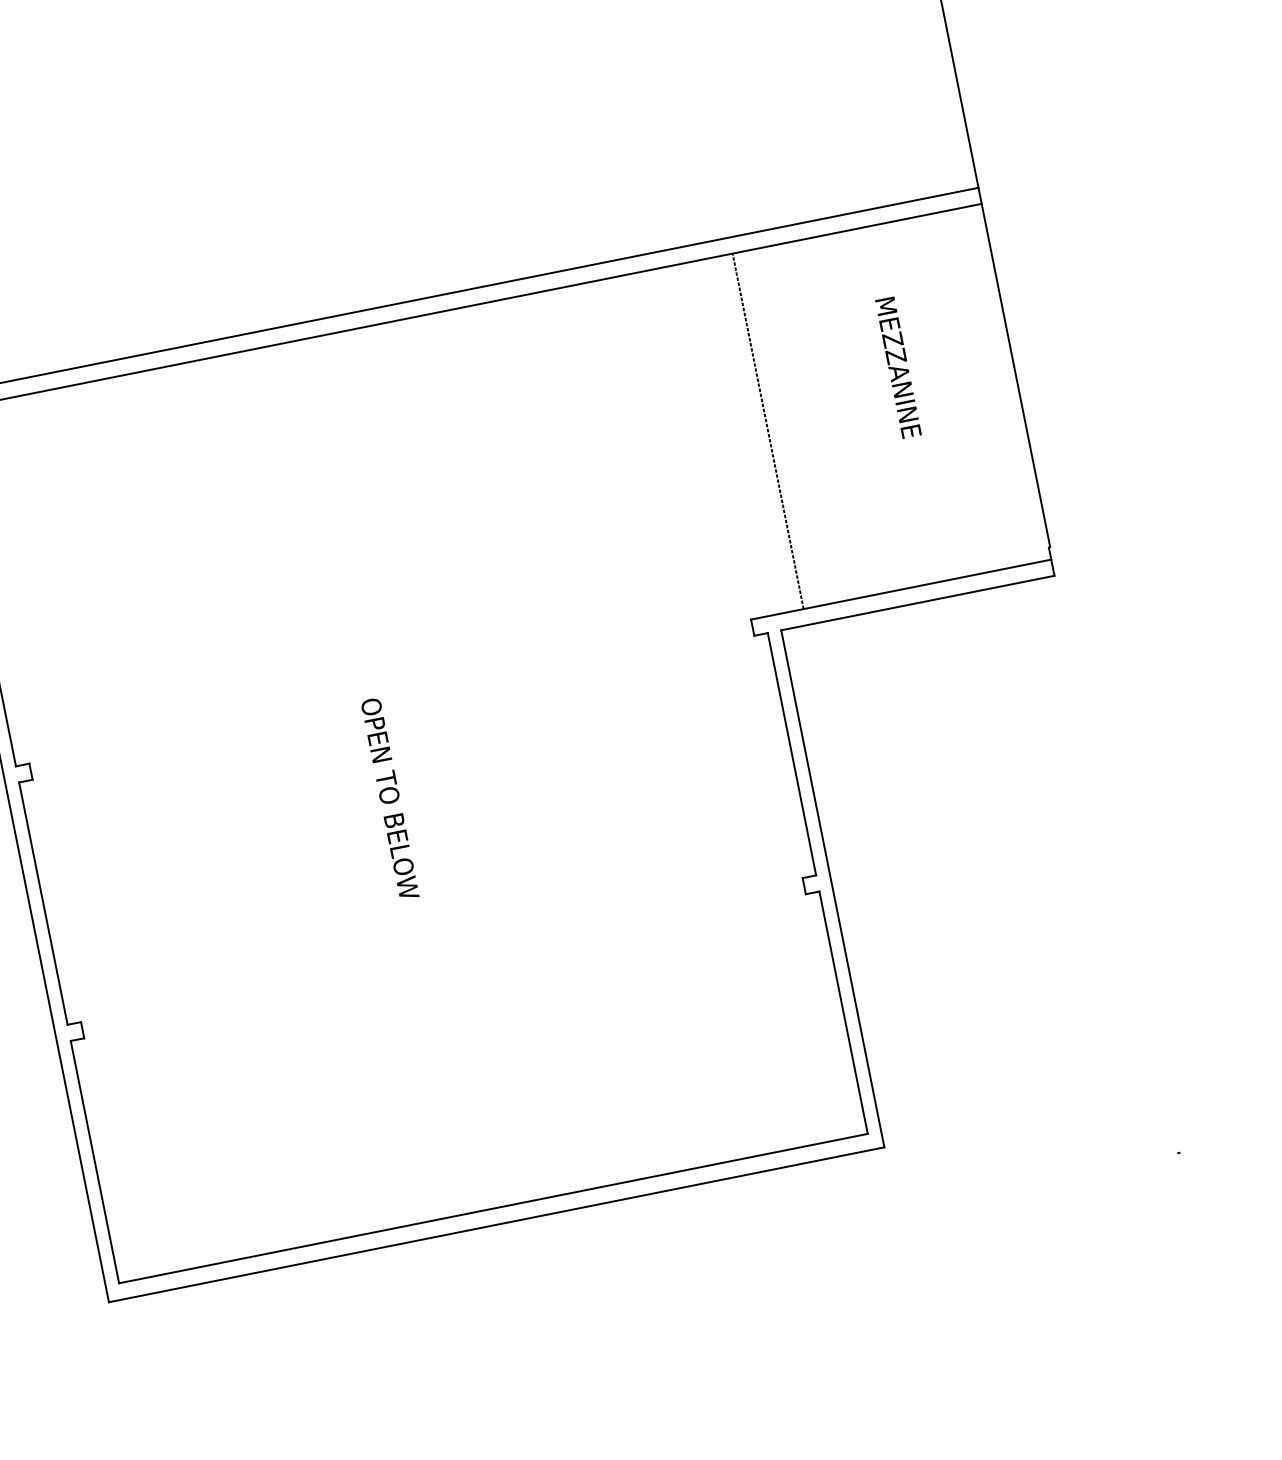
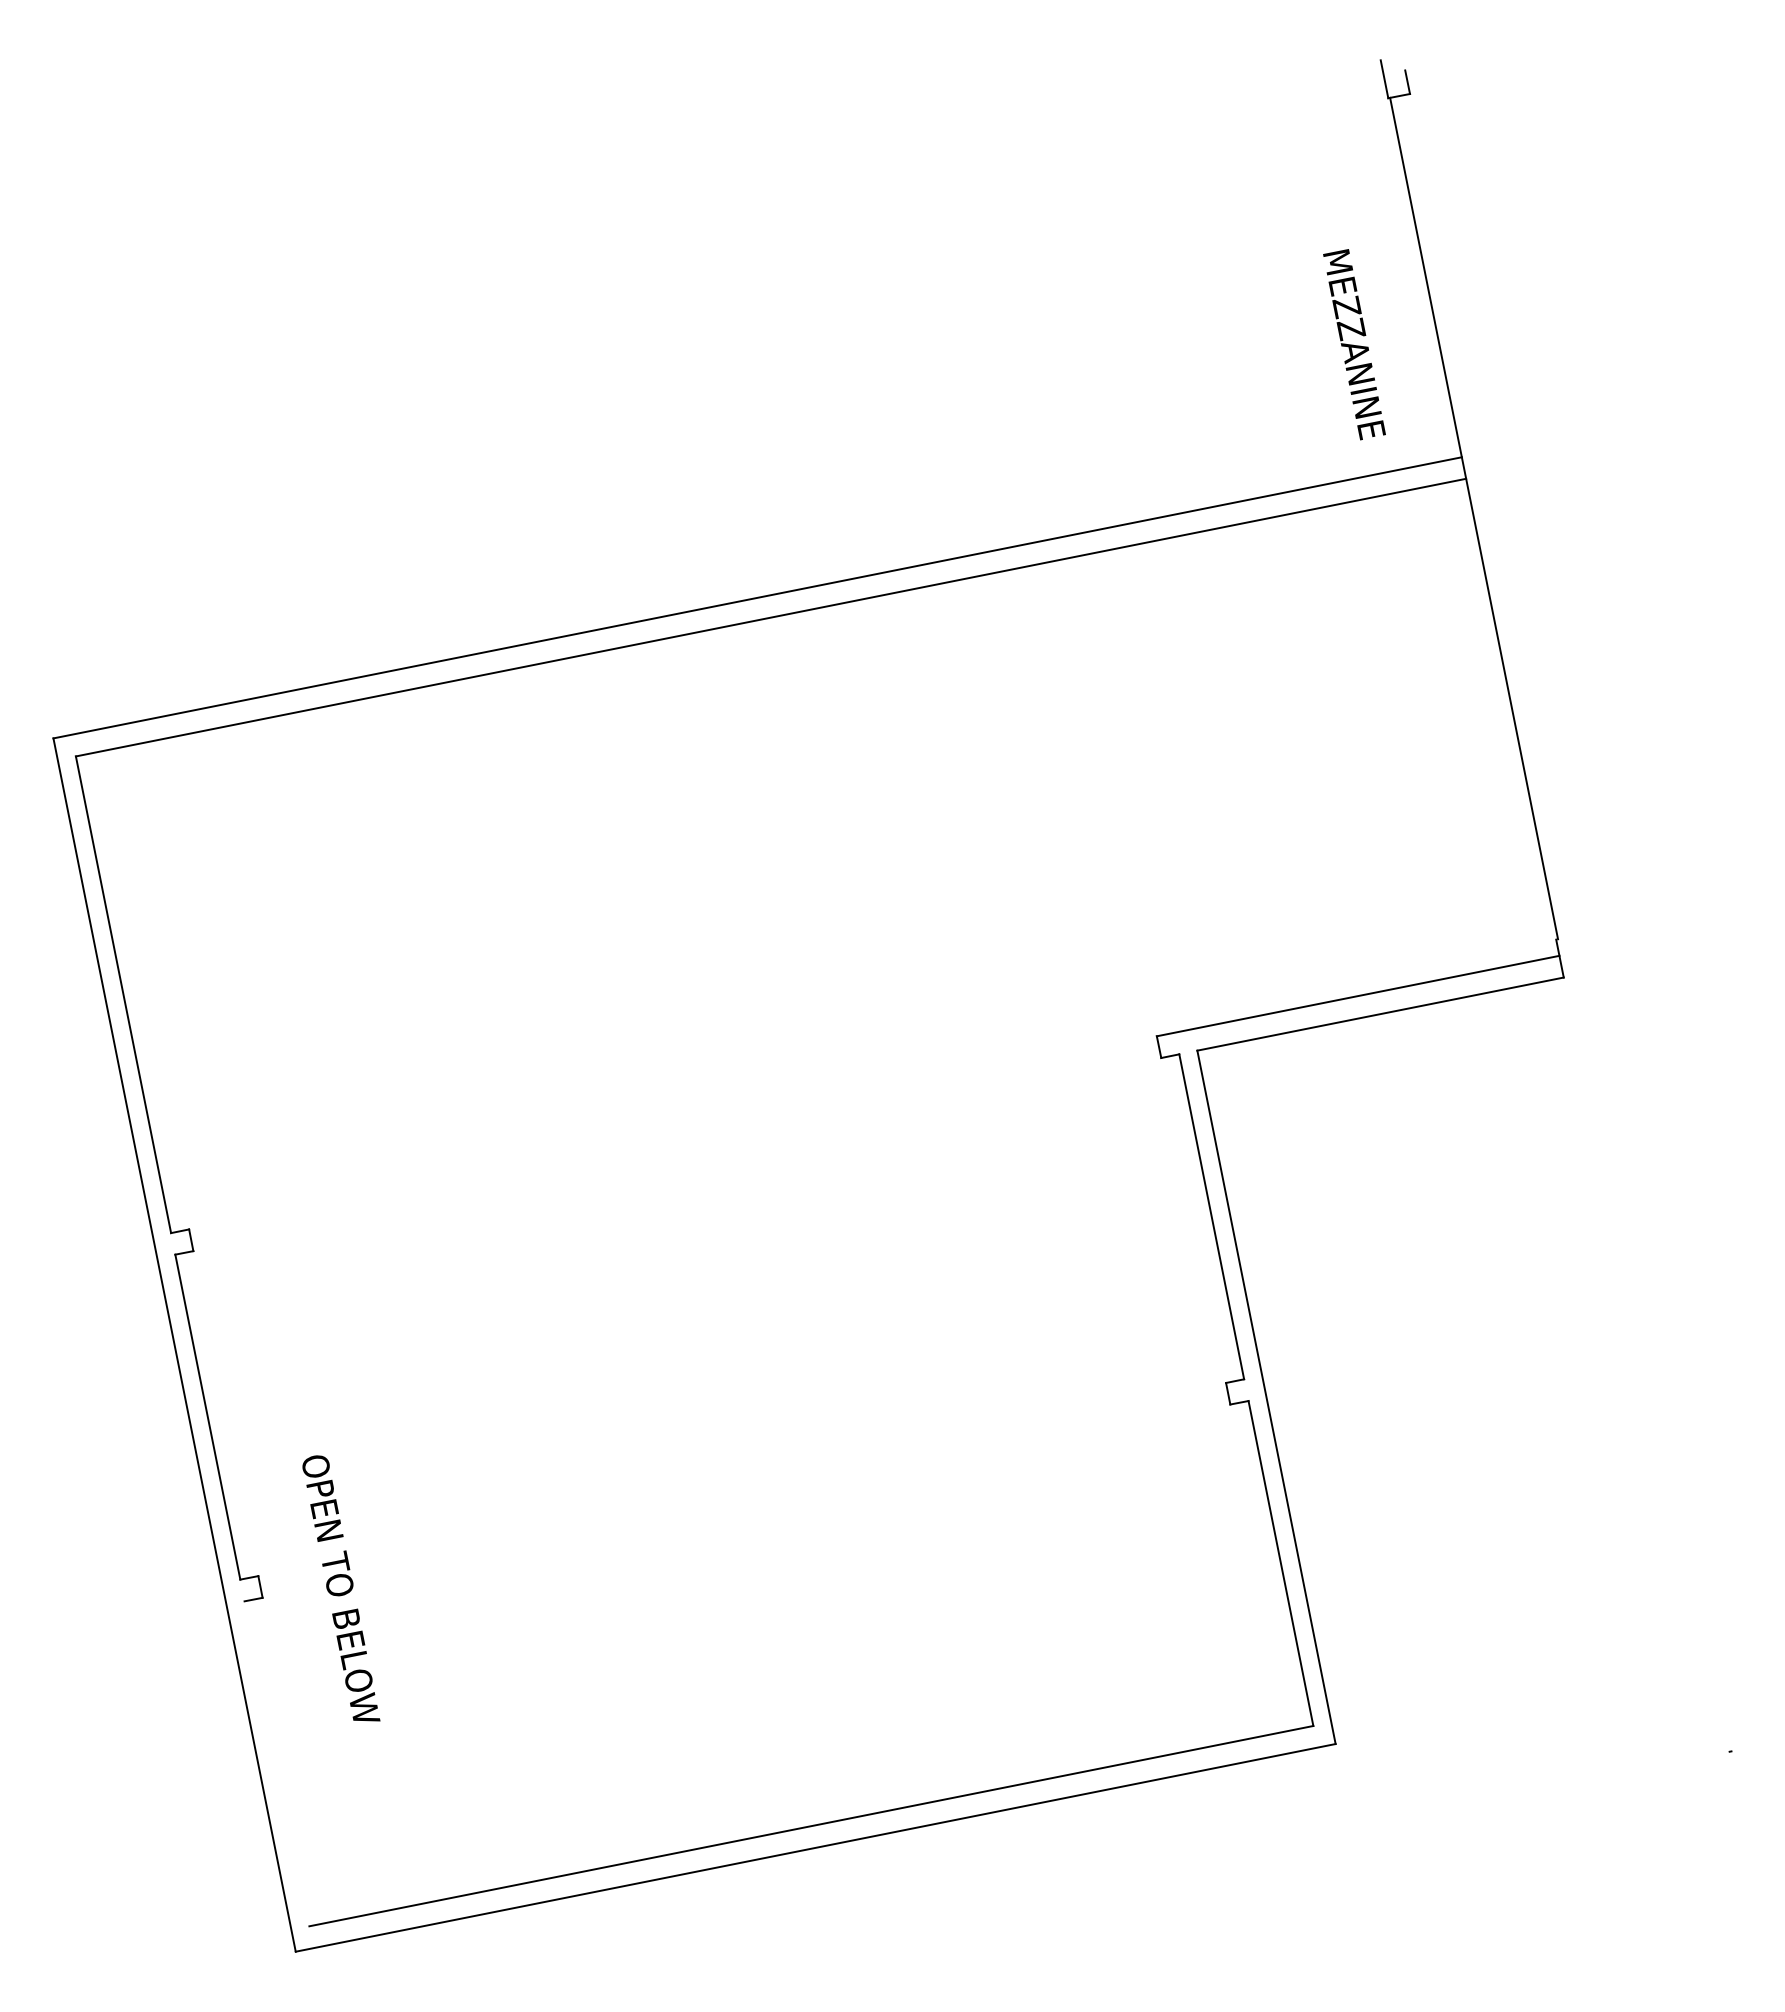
text: (898, 367) -> (1354, 344), moved
line: (767, 431) -> (1179, 783), removed
text: (390, 797) -> (341, 1588), moved
line: (94, 1161) -> (276, 1763), removed

